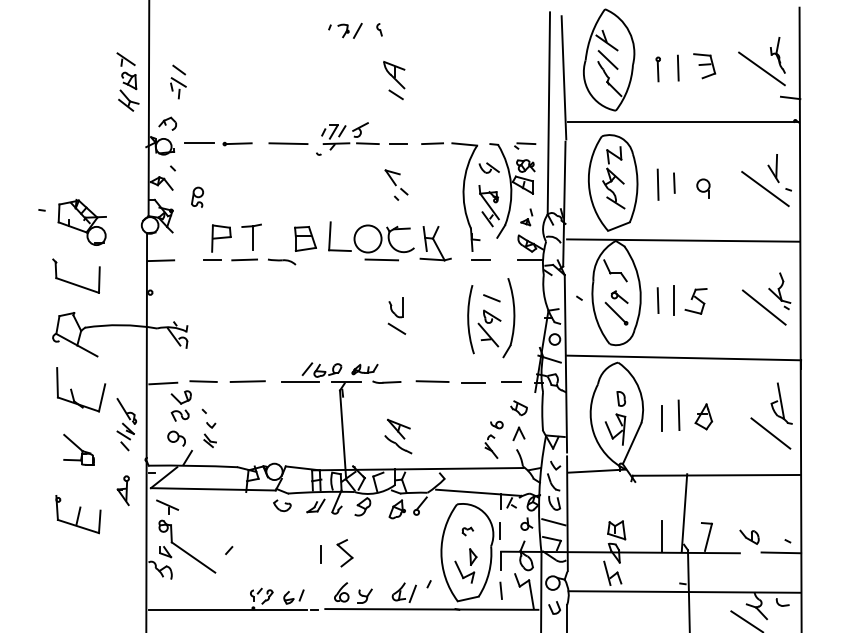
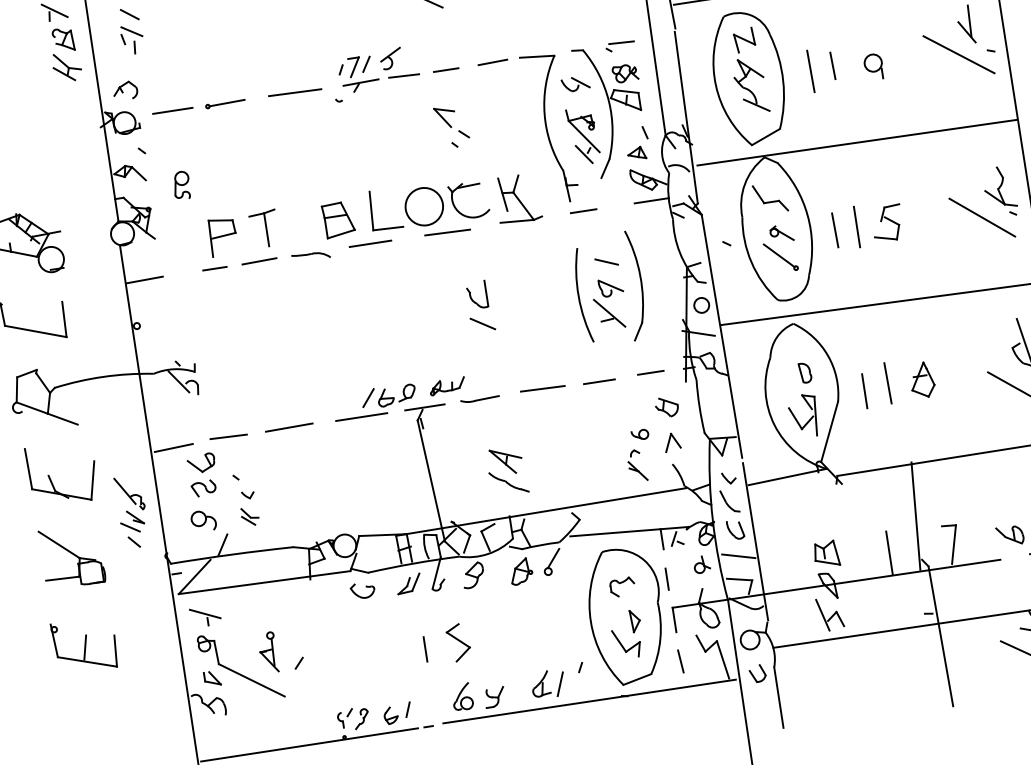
part: (526, 217) -> (637, 143), size x1.43
line: (325, 259) -> (370, 243), added
part: (78, 449) -> (71, 556), size x1.43
part: (122, 490) -> (267, 652), moved
part: (467, 531) -> (622, 587), size x1.67

